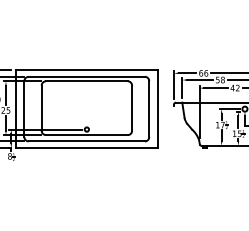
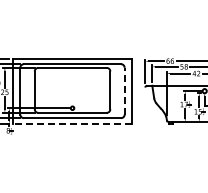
line: (149, 108) -> (124, 90), solid -> dashed
line: (86, 147) -> (72, 123), solid -> dashed

